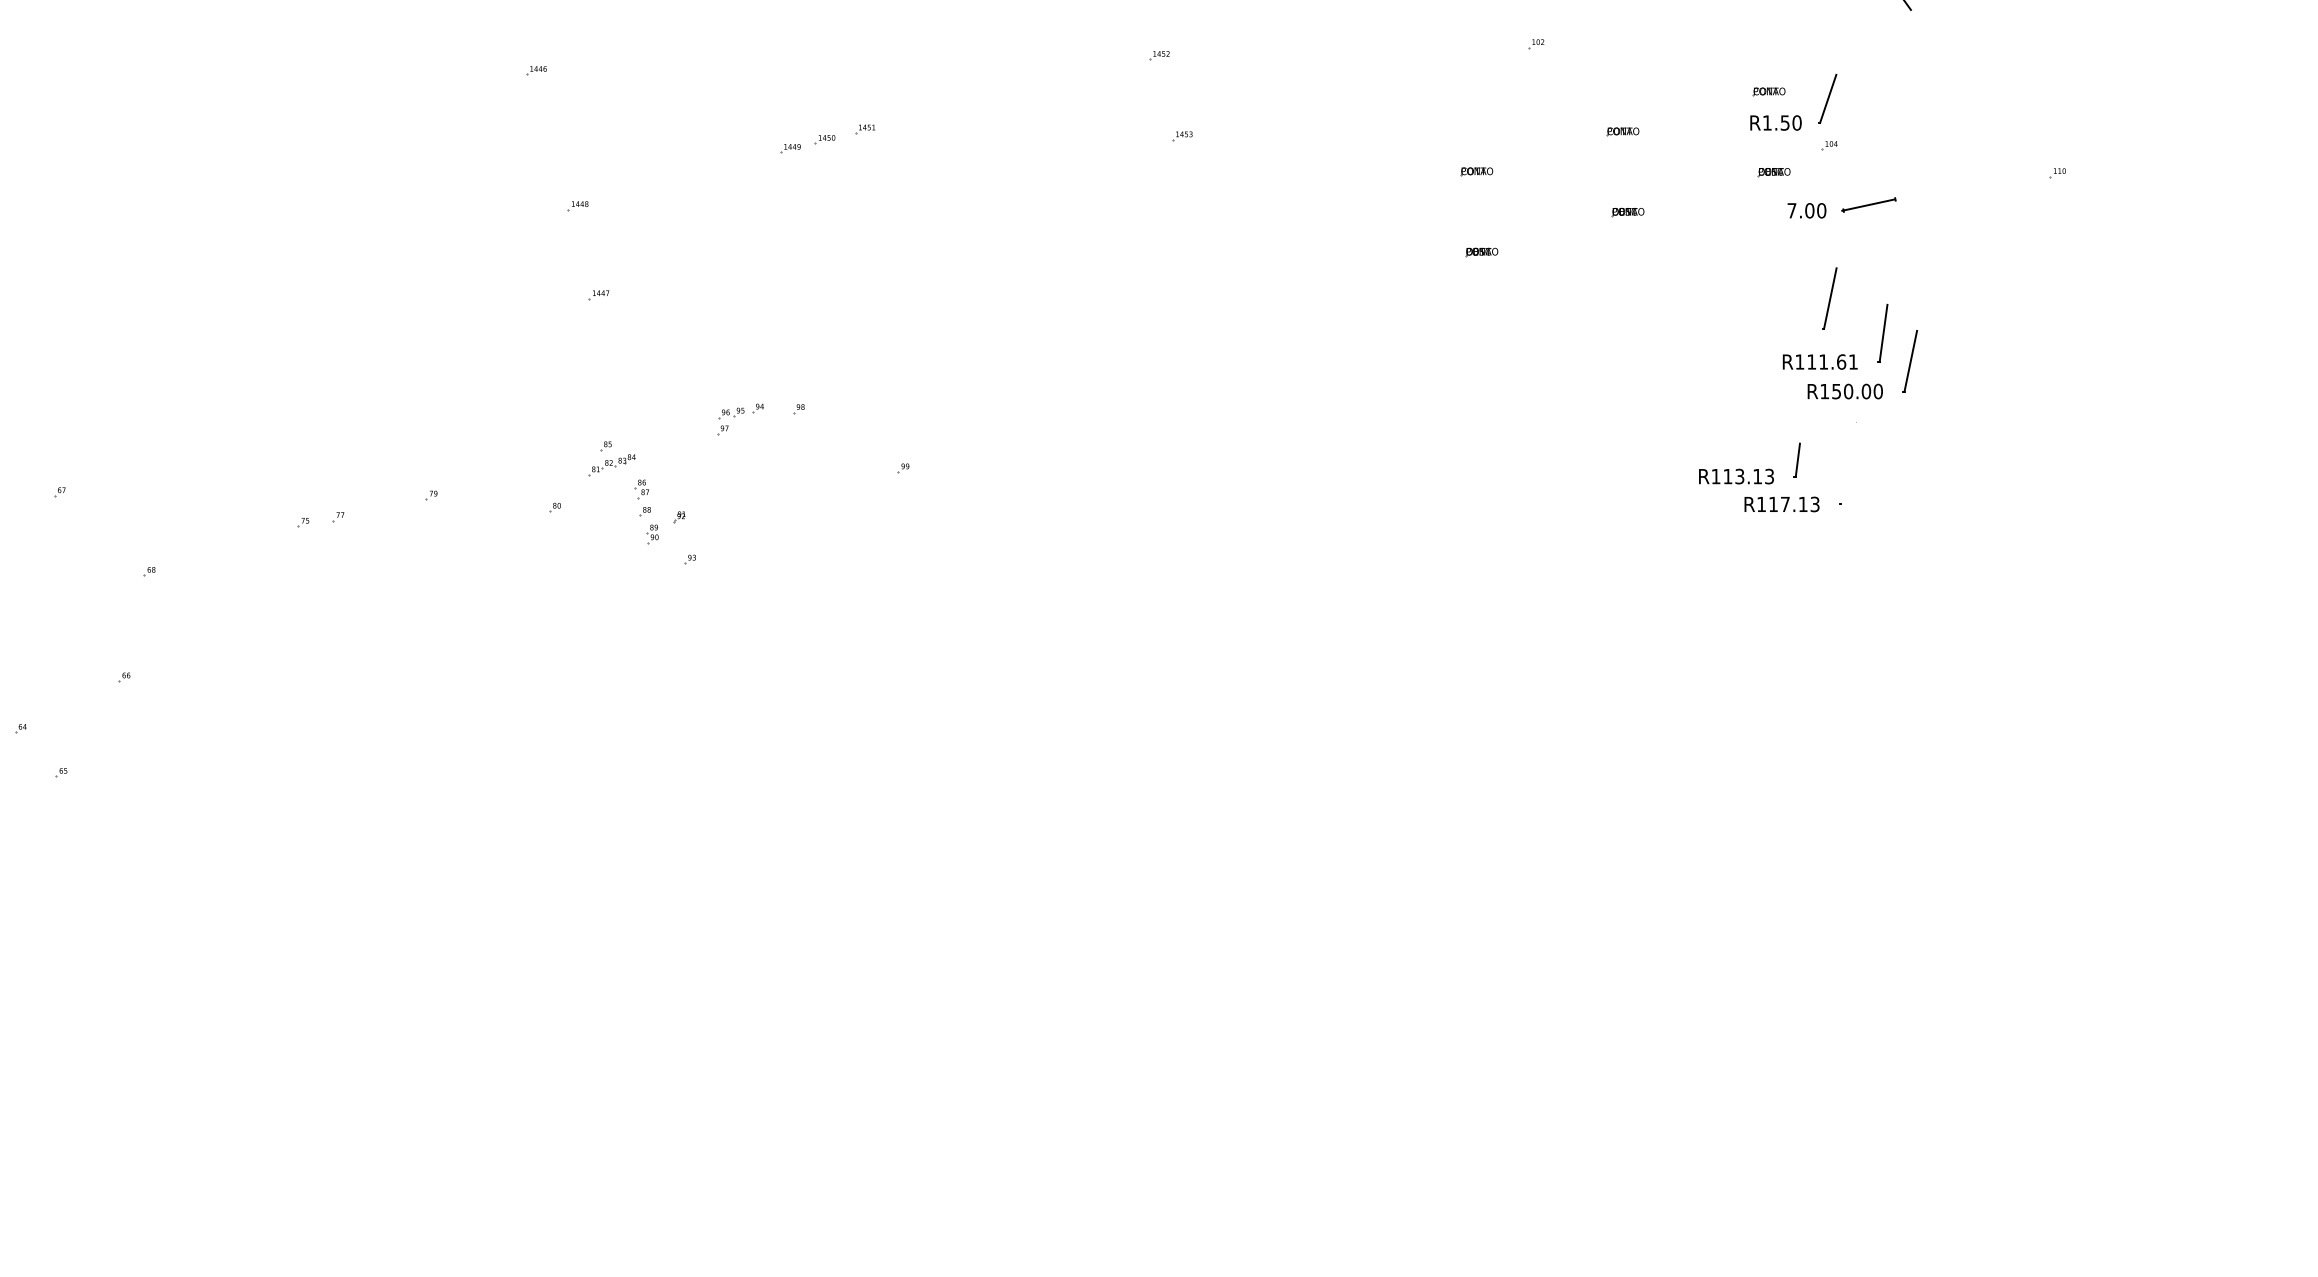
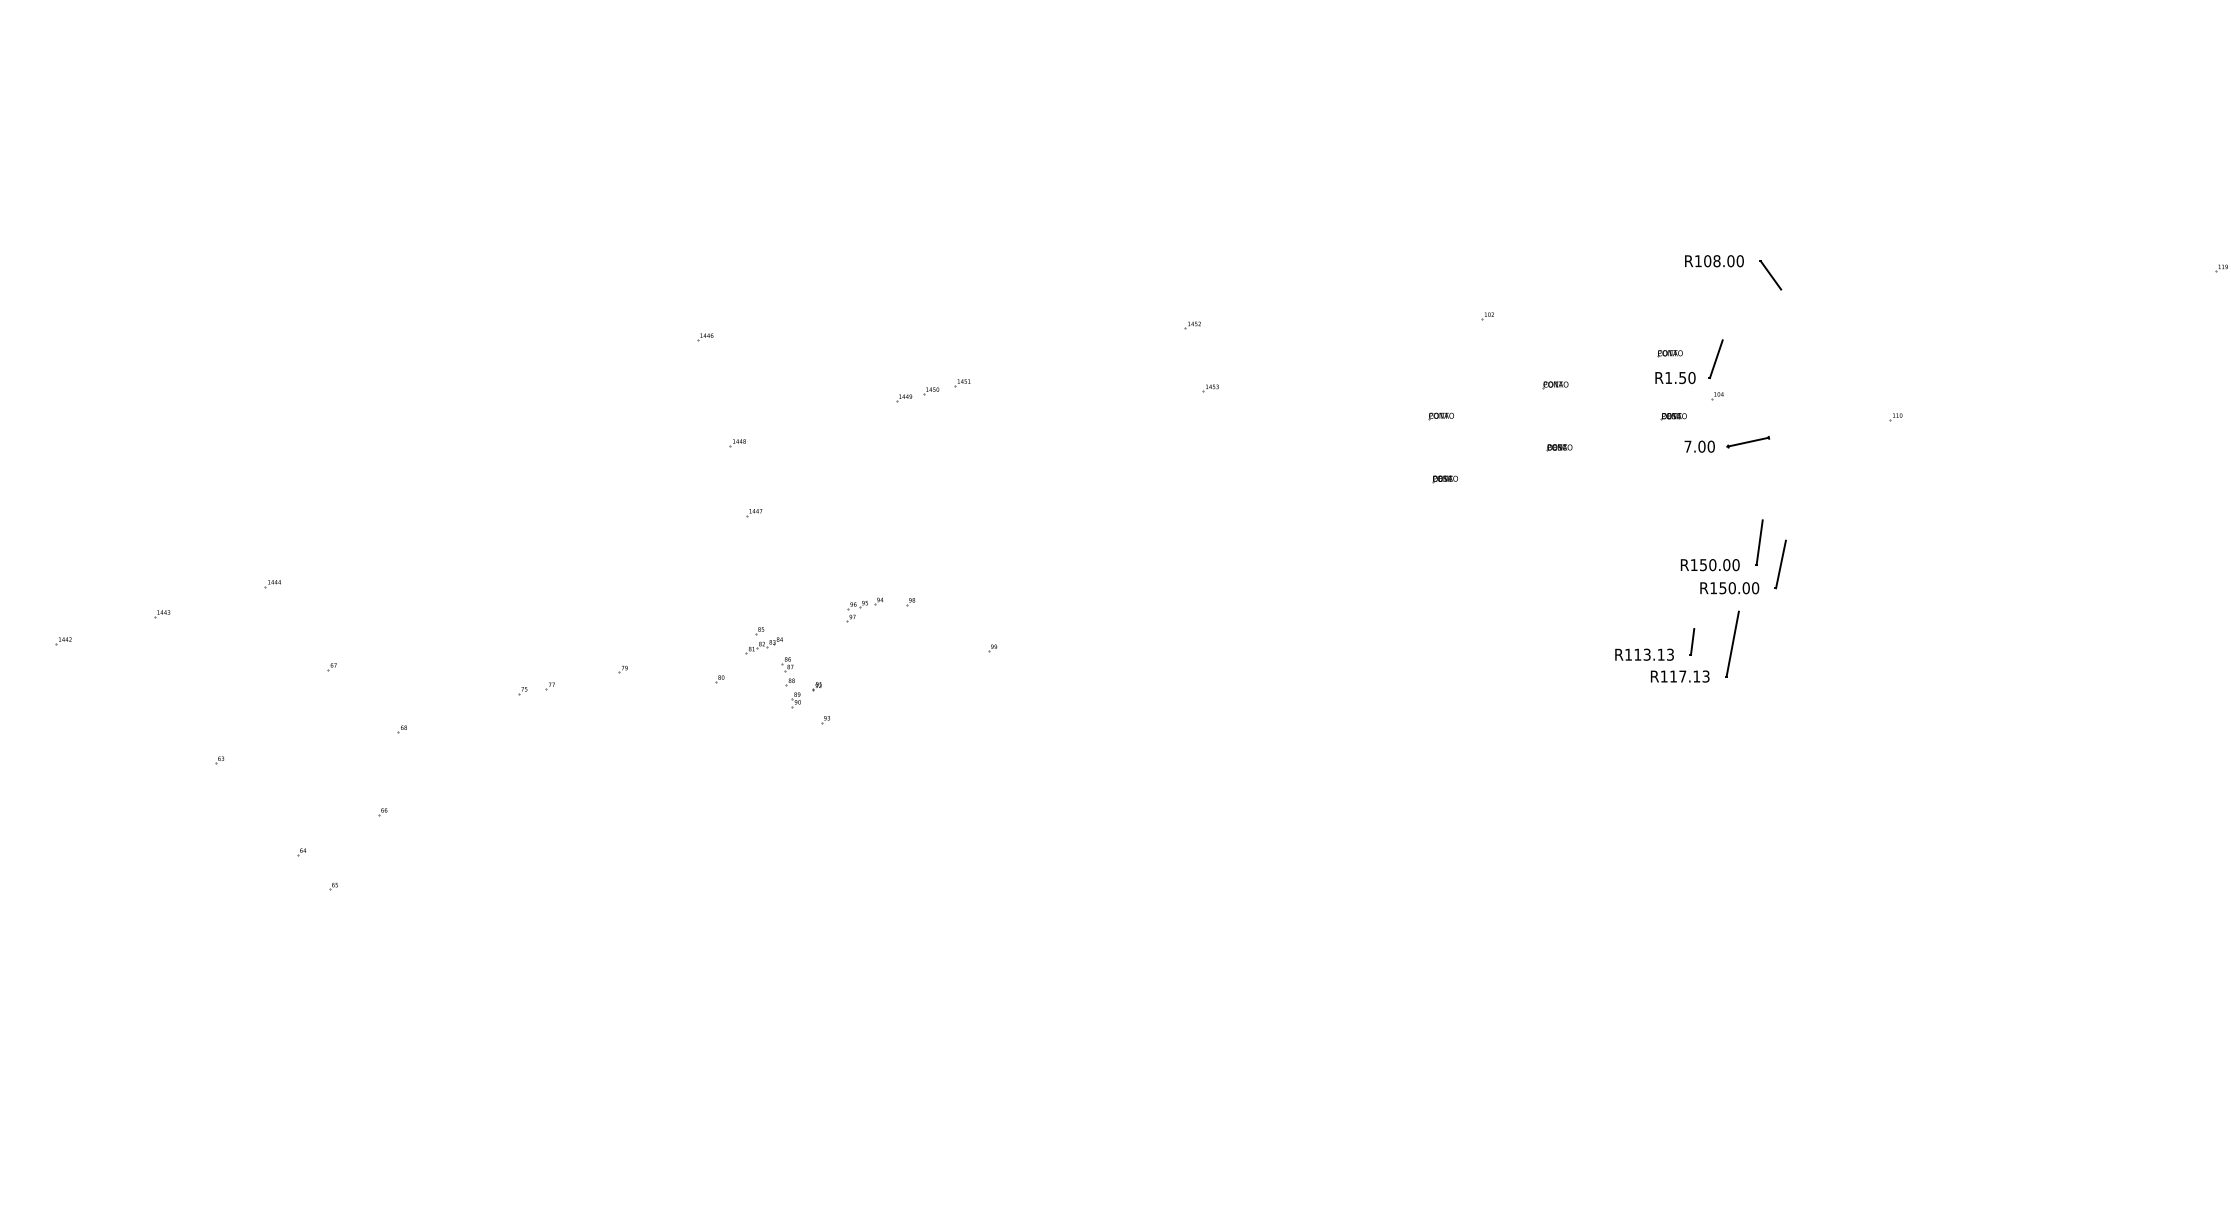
line: (1829, 298) -> (1717, 515), removed
text: (1832, 362) -> (1719, 565), R111.61 -> R150.00
line: (1848, 462) -> (1732, 643), added

